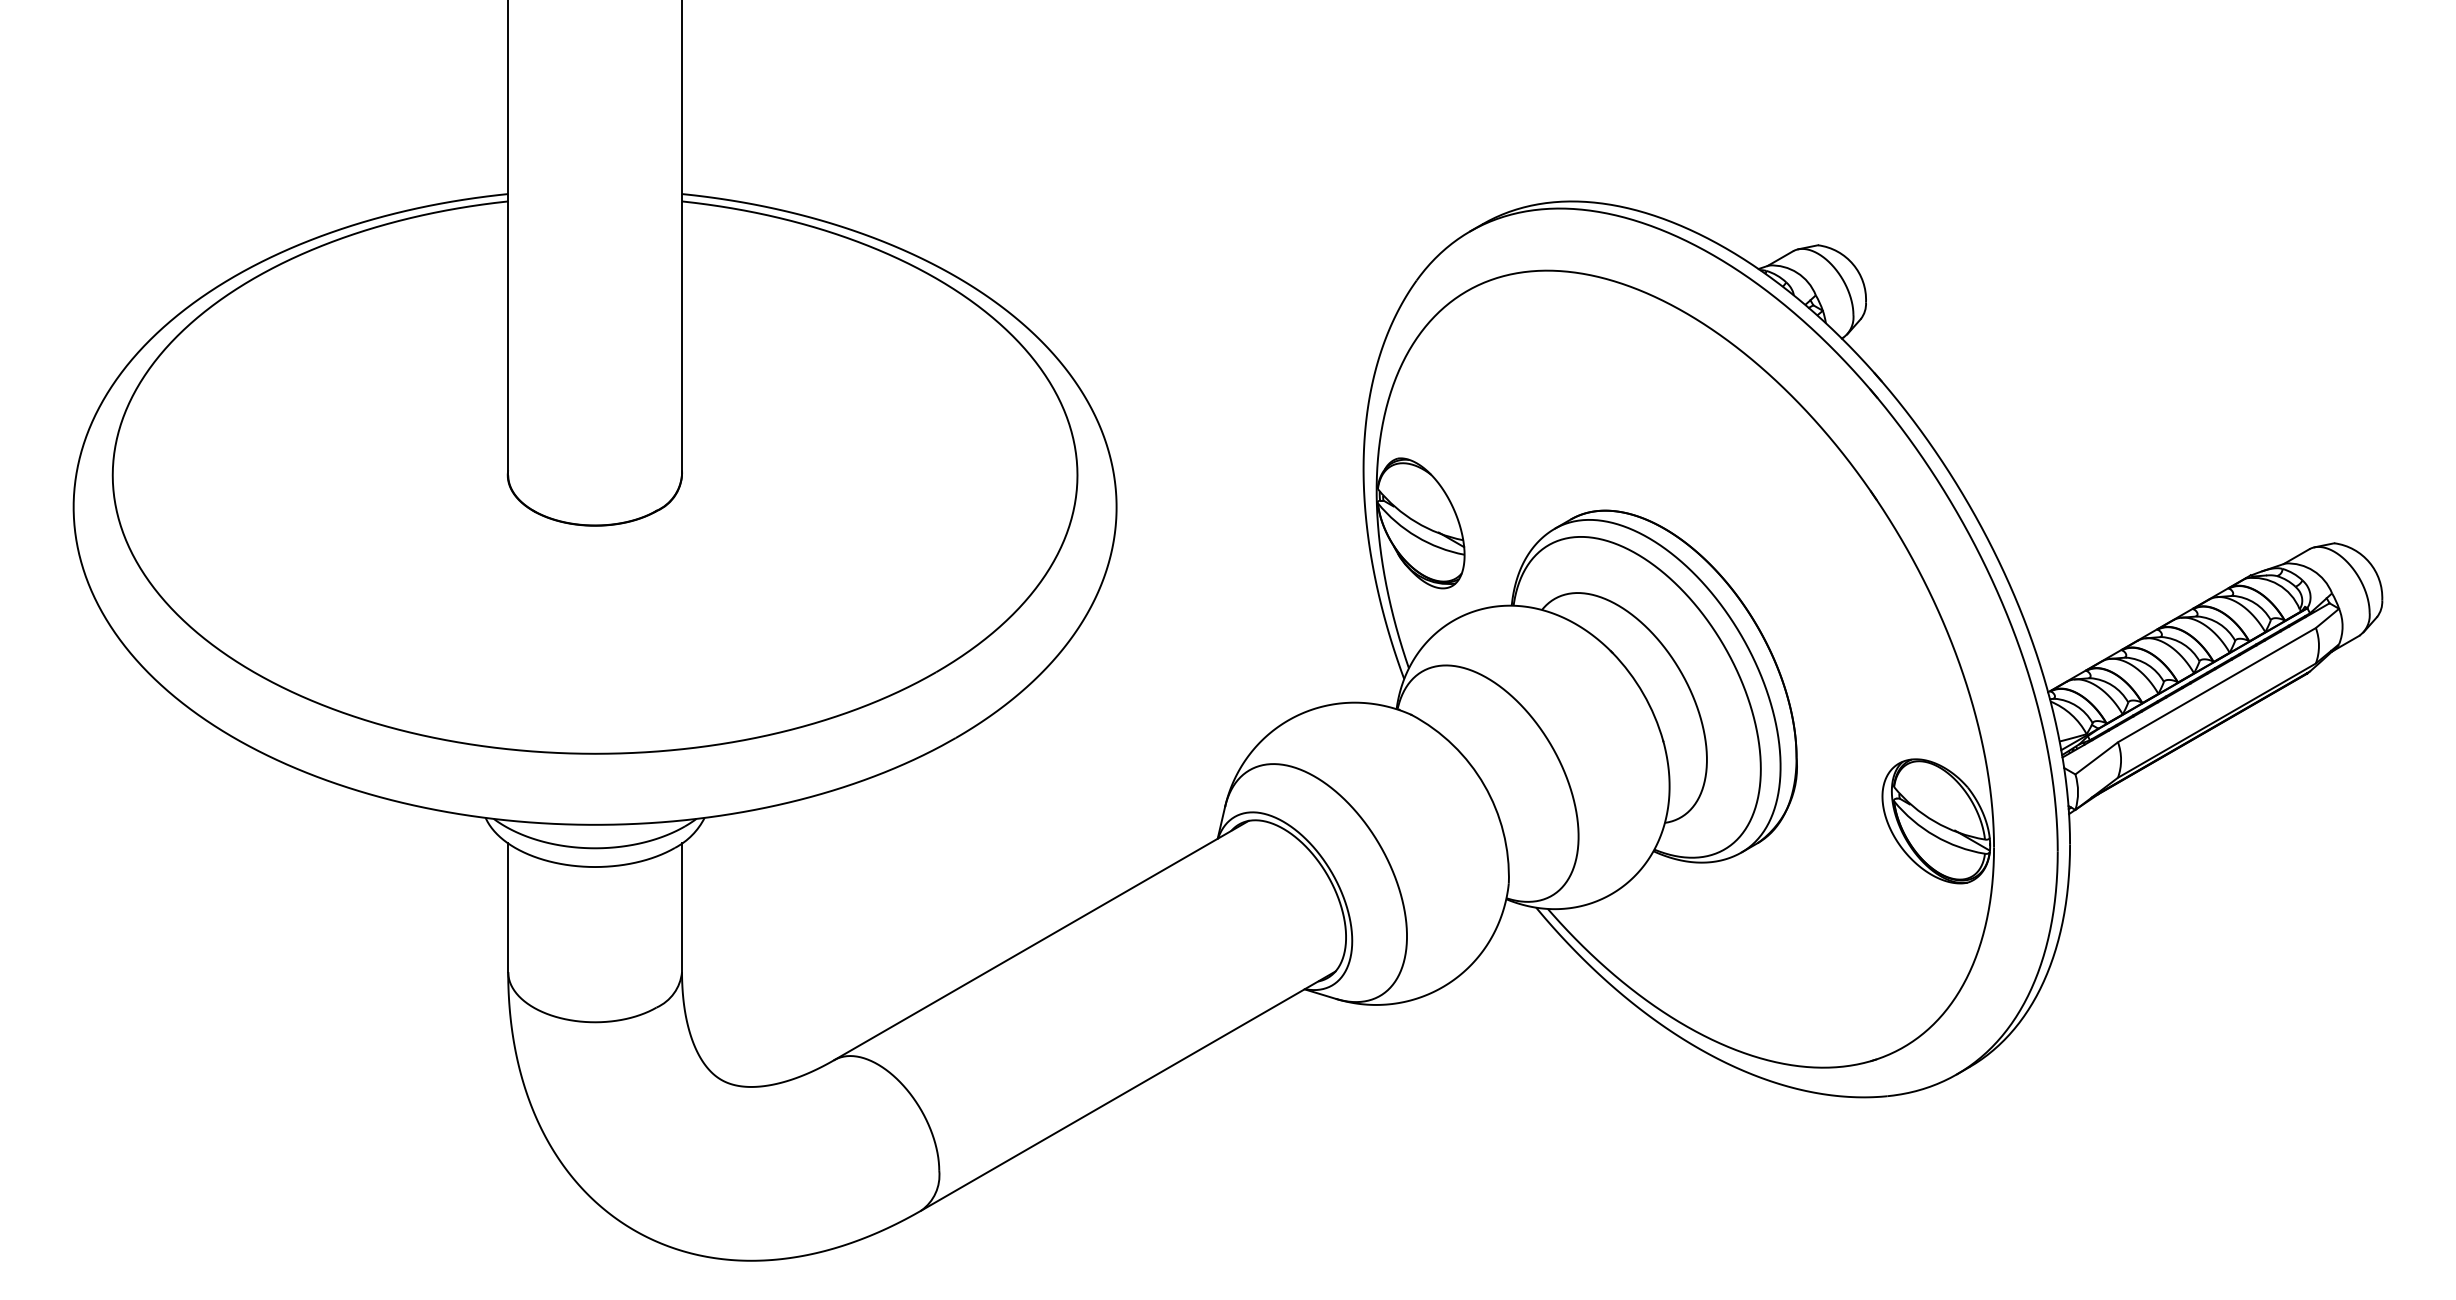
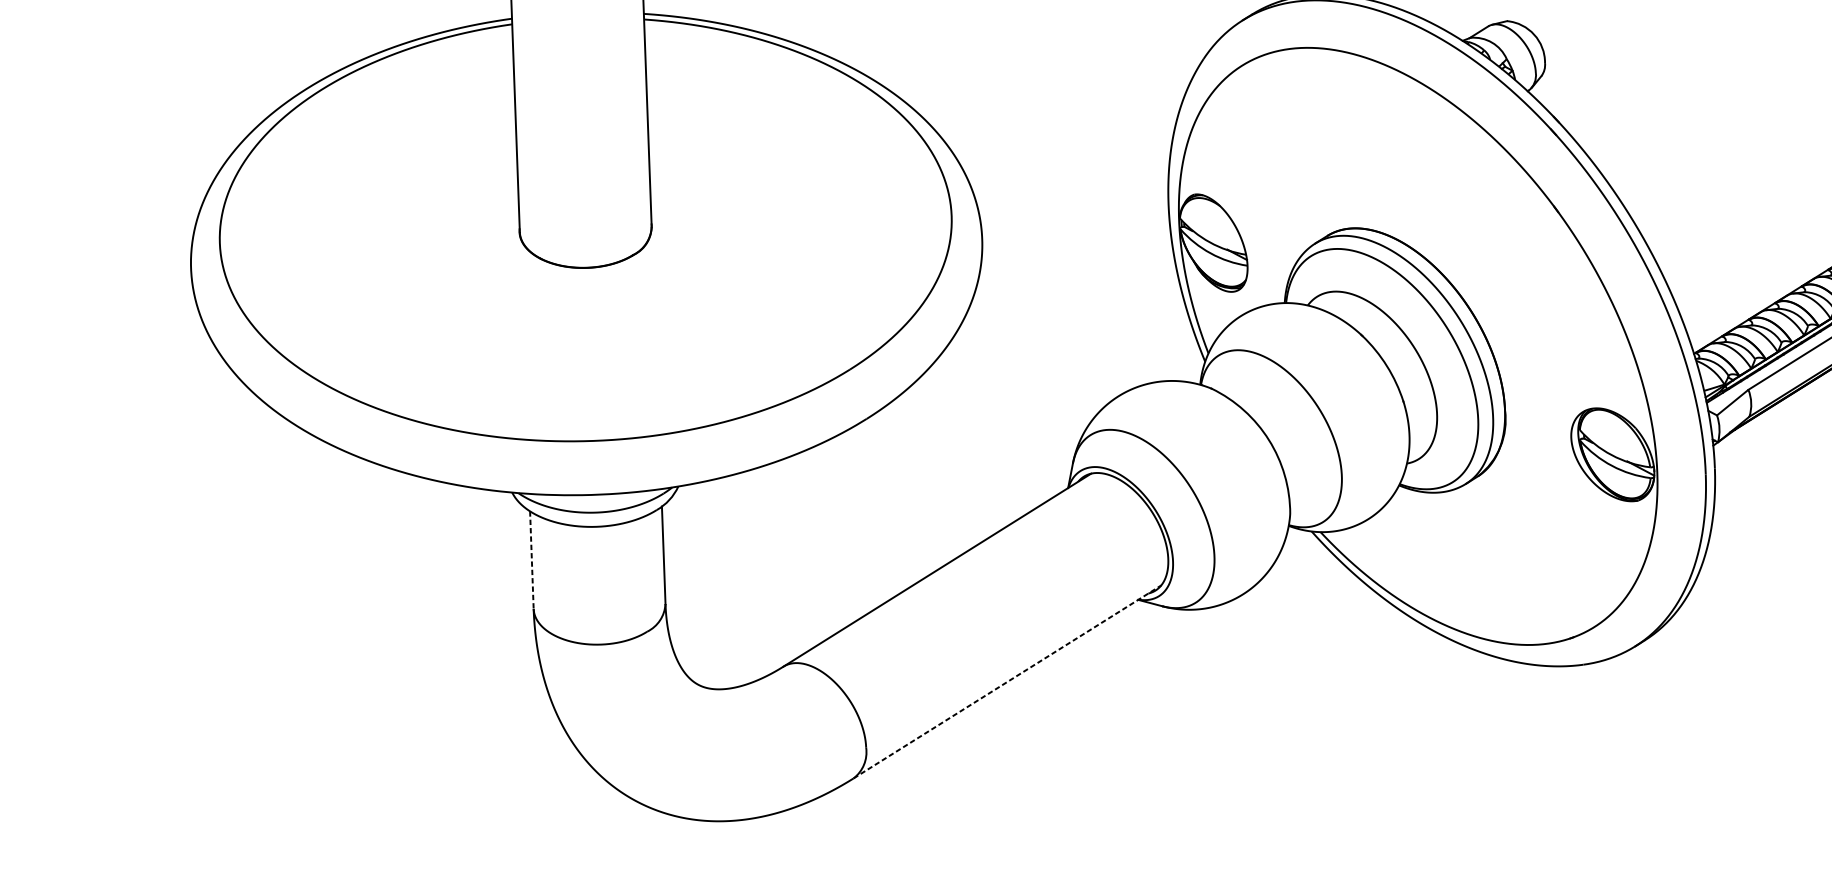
line: (508, 908) -> (532, 560), solid -> dashed
line: (1128, 1090) -> (1007, 681), solid -> dashed

